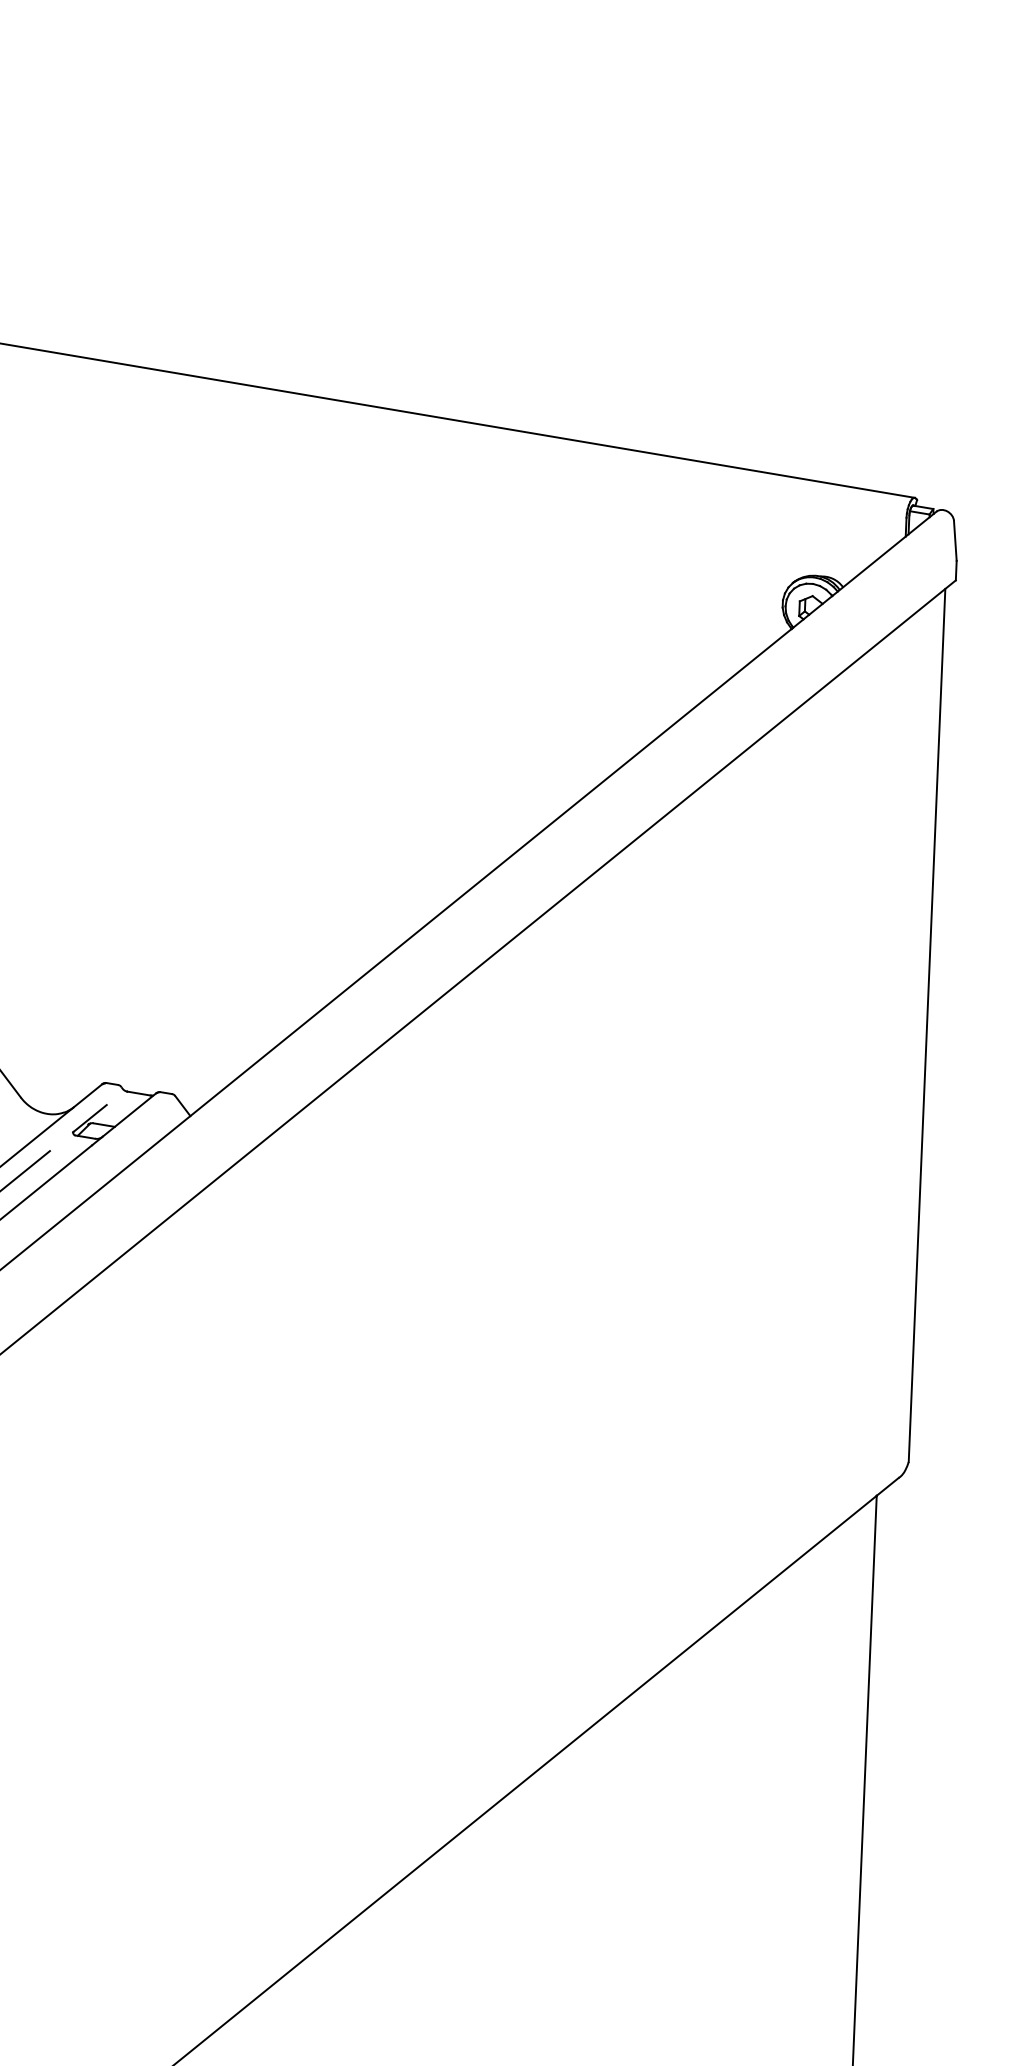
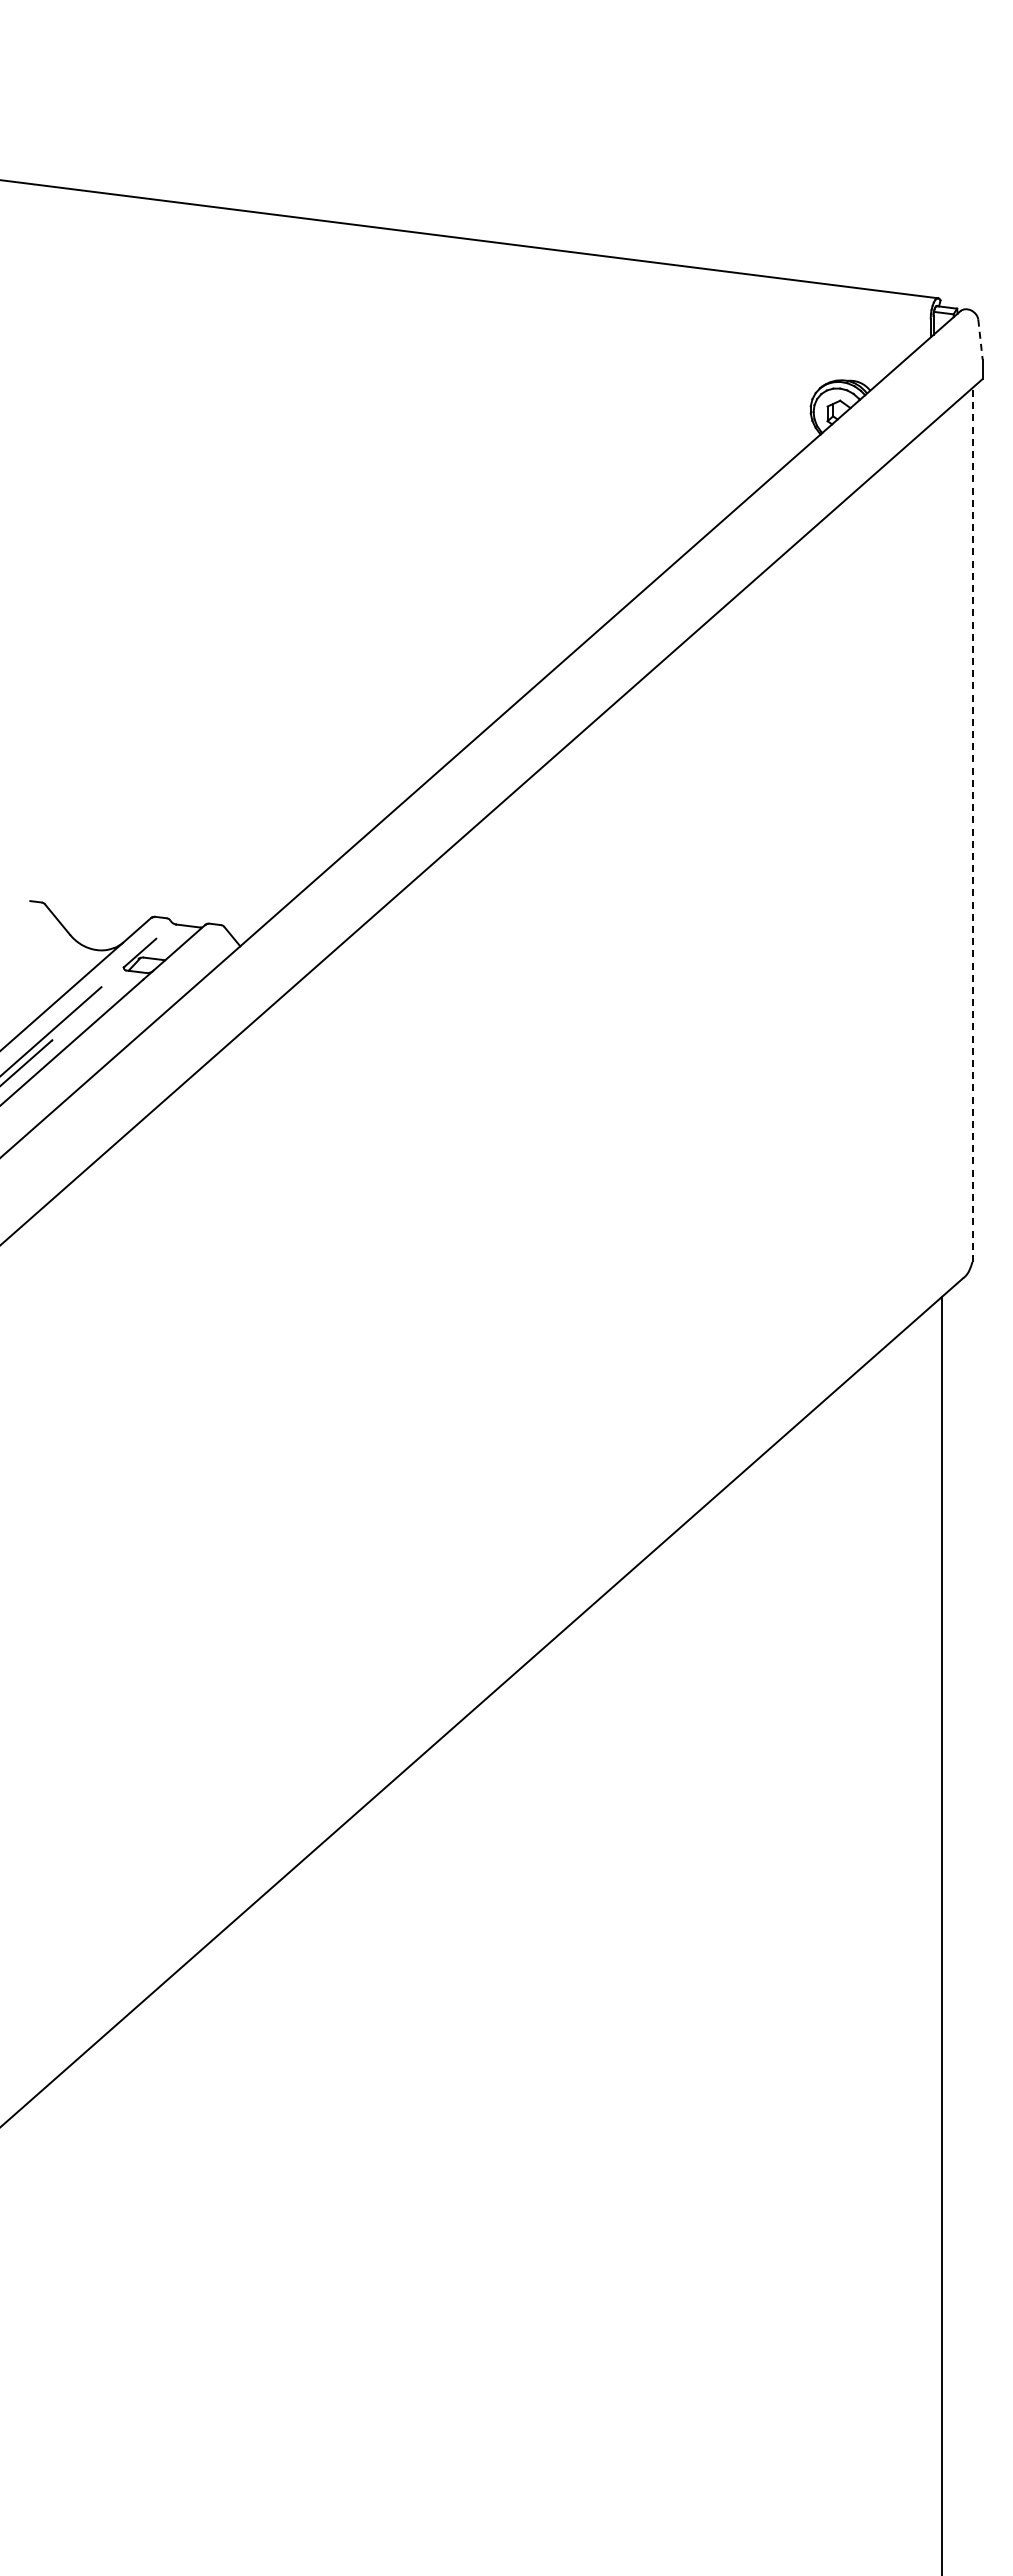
line: (955, 541) -> (980, 340), solid -> dashed
line: (927, 1025) -> (972, 824), solid -> dashed

